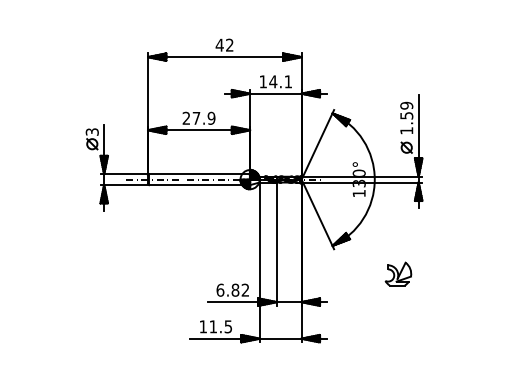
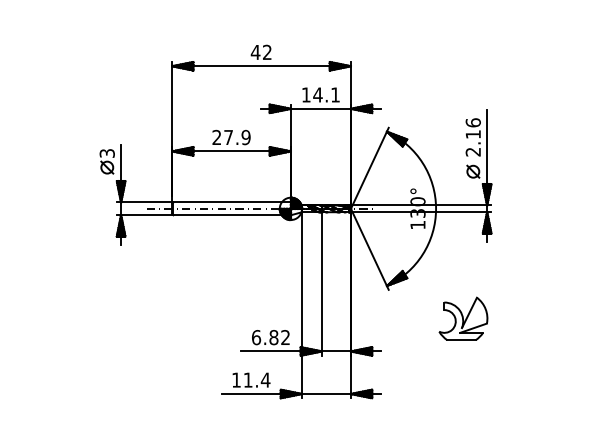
text: (406, 117) -> (473, 136), 1.59 -> 2.16
part: (398, 273) -> (463, 318), size x1.6
text: (228, 326) -> (265, 379), 11.5 -> 11.4

